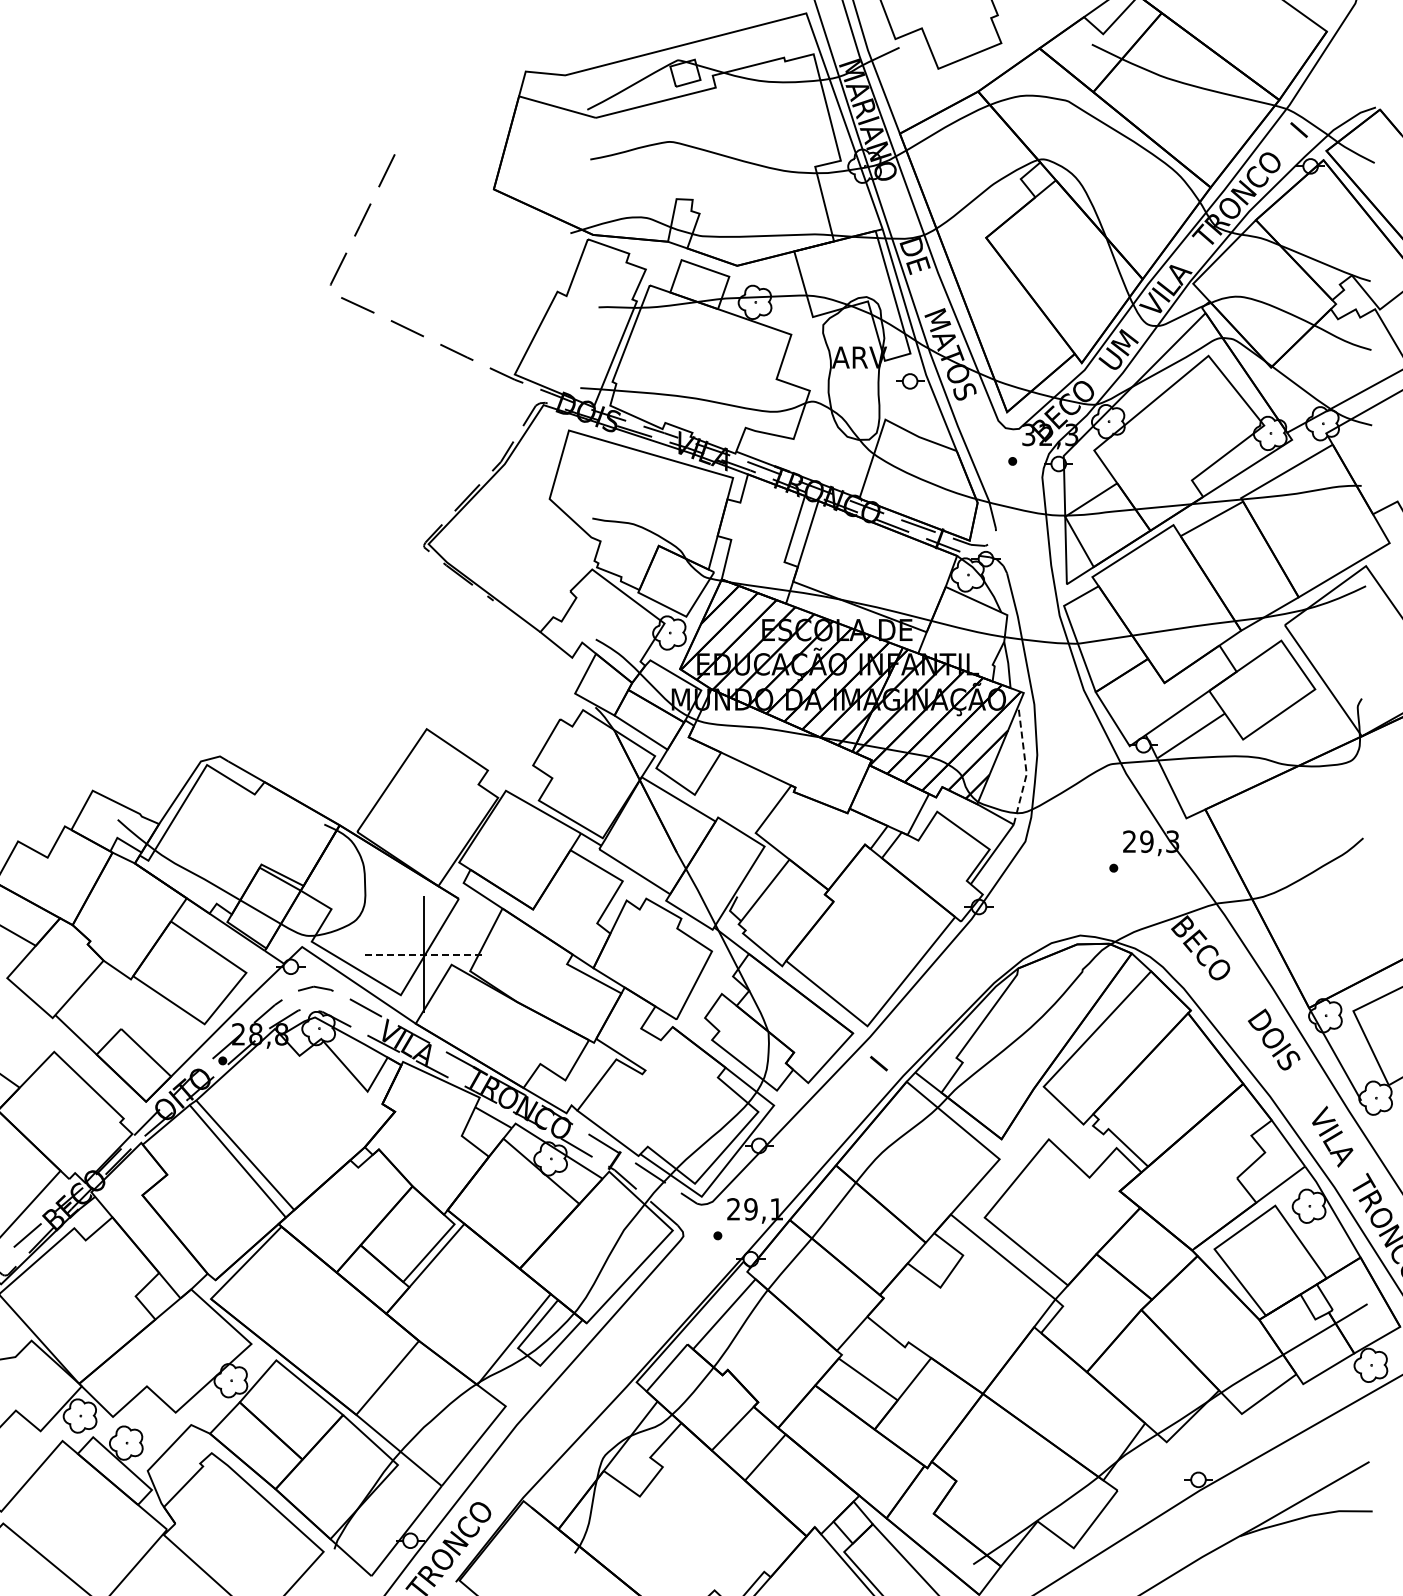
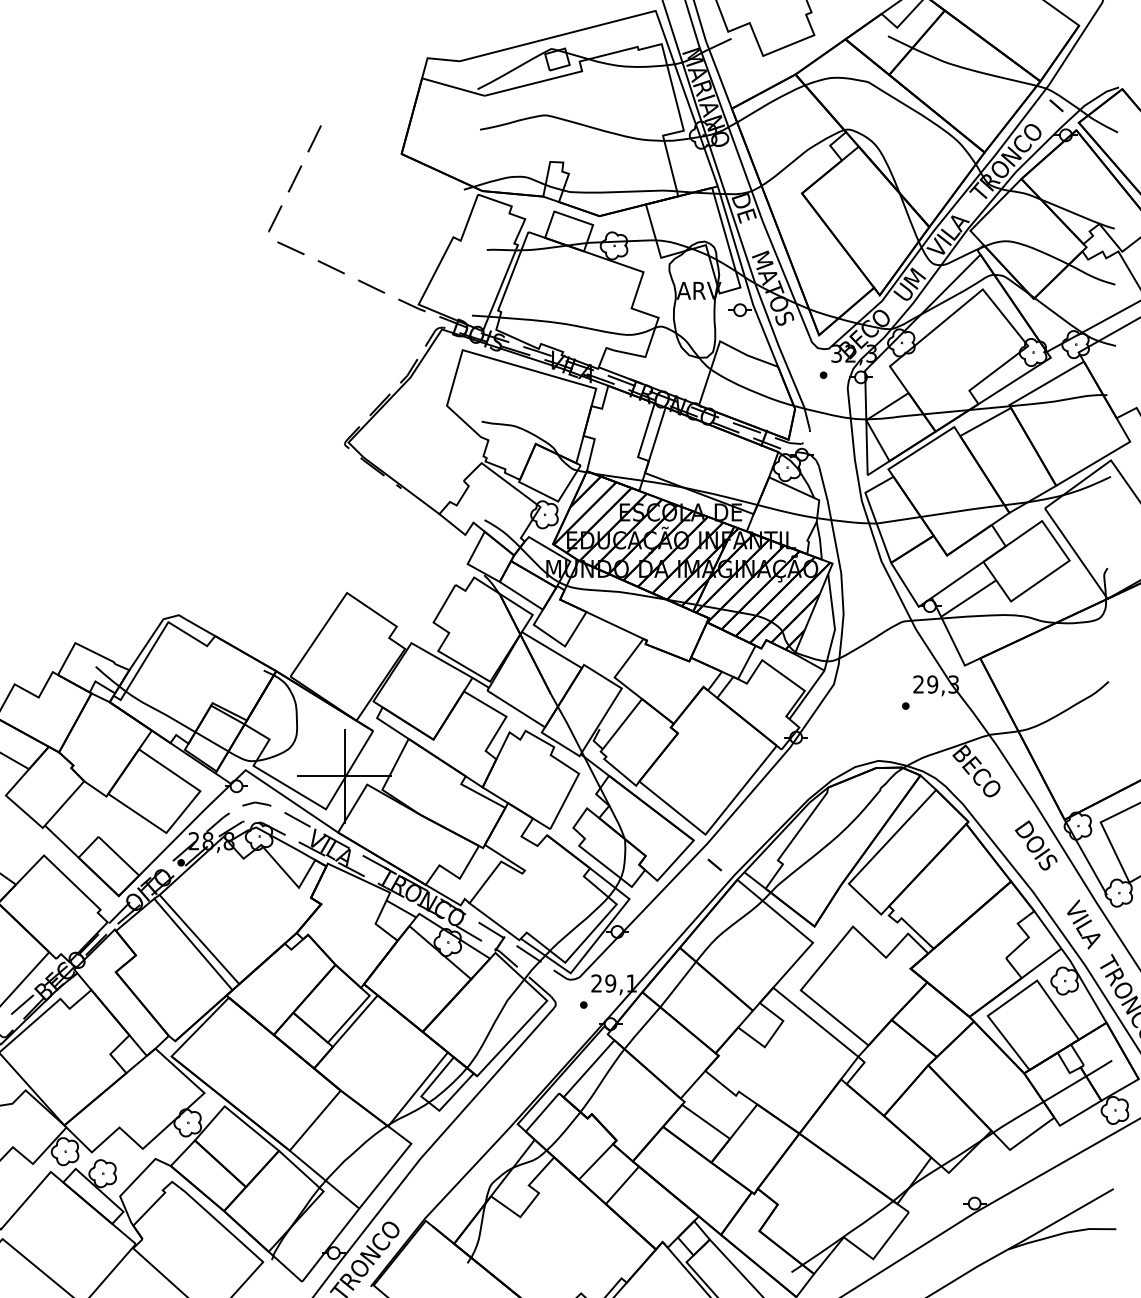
line: (1025, 766) -> (834, 623), dashed -> solid
line: (423, 954) -> (344, 776), dashed -> solid

